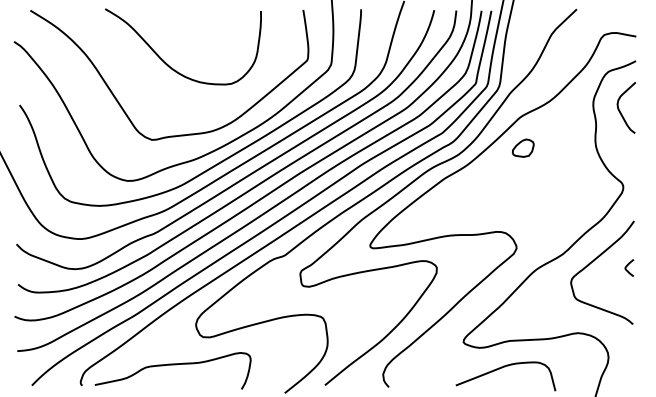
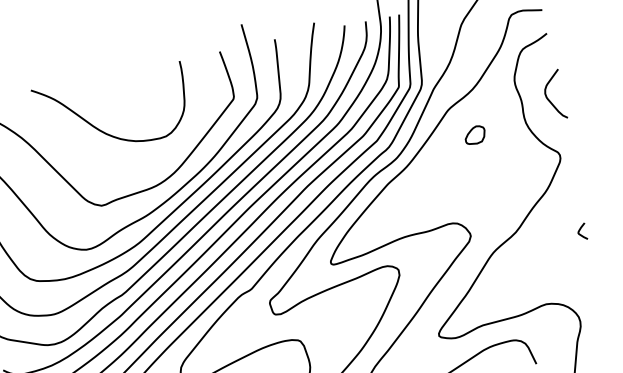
curve: (620, 110) -> (549, 99), moved
part: (523, 147) -> (475, 134), moved
curve: (594, 261) -> (547, 232), removed

